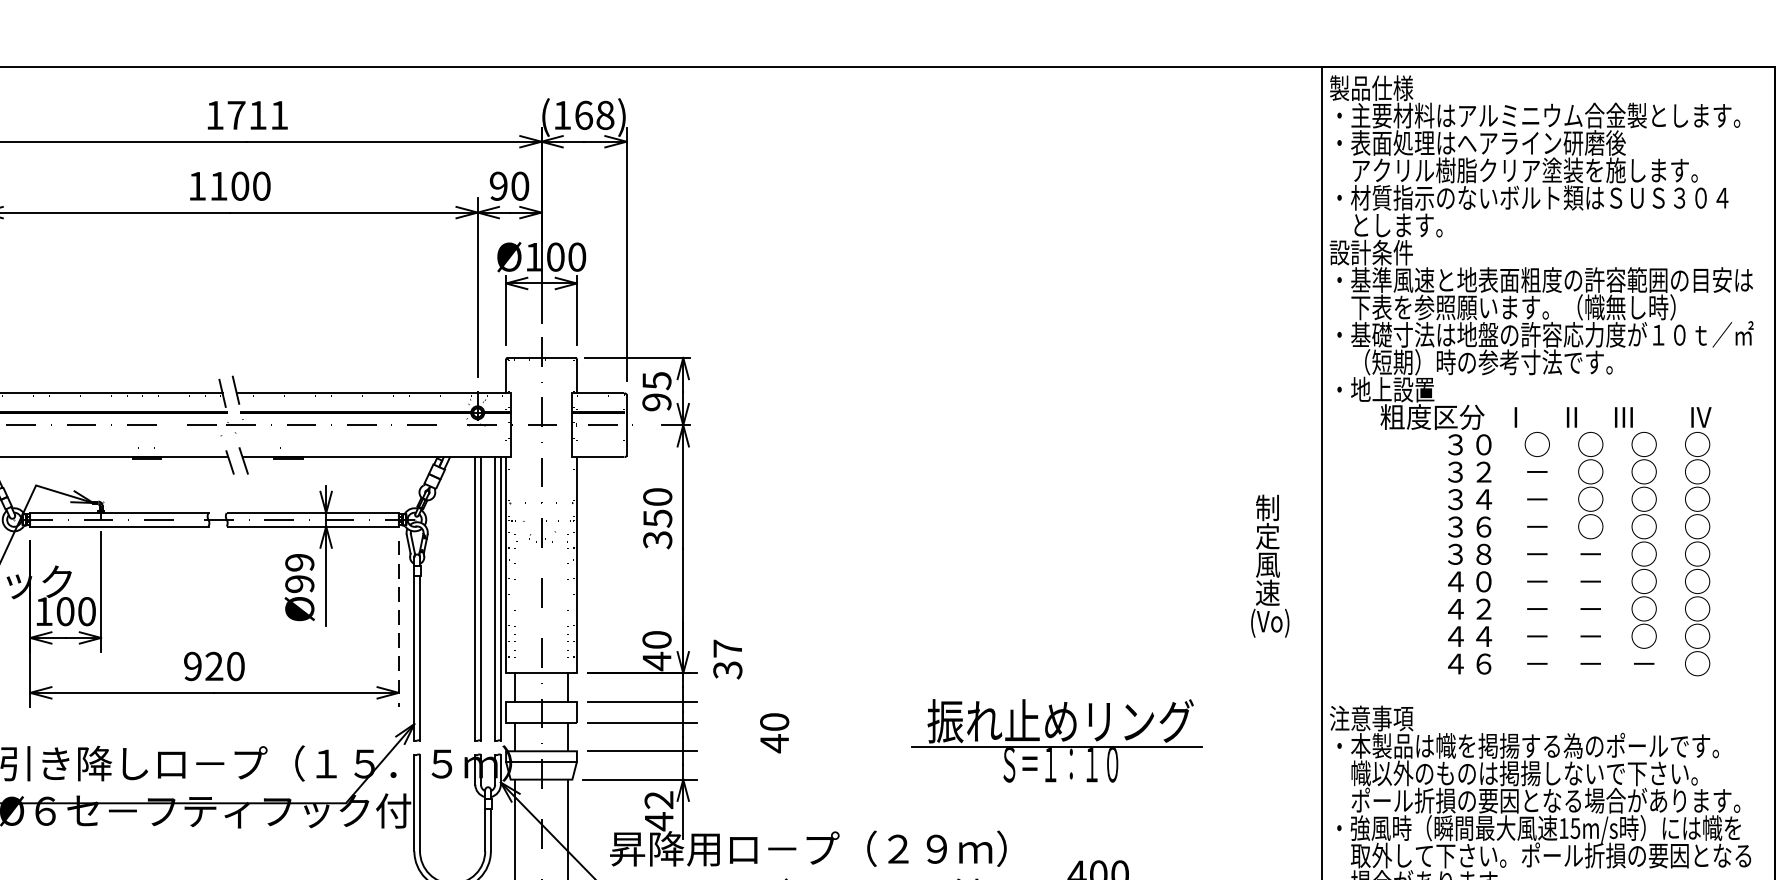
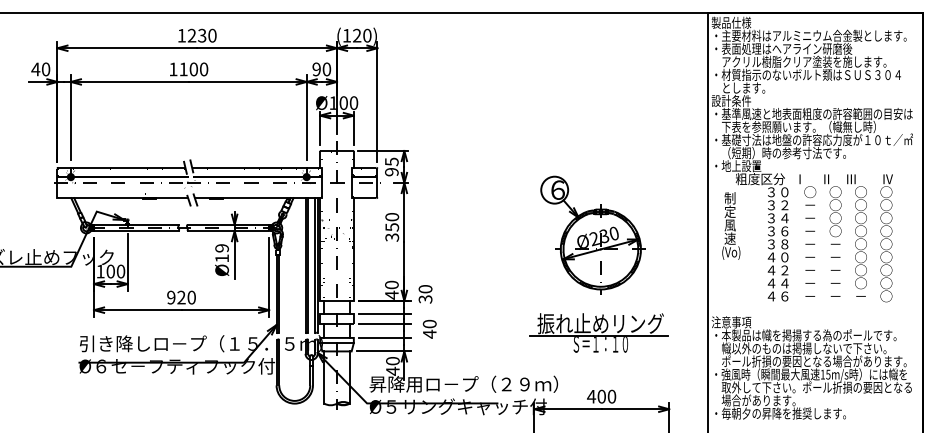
text: (258, 114) -> (202, 35), 1711 -> 1230
text: (595, 114) -> (362, 35), (168) -> (120)
part: (1079, 533) -> (592, 234), added
text: (1270, 565) -> (731, 225), moved
text: (300, 584) -> (222, 258), Ø99 -> Ø19
line: (399, 624) -> (269, 277), dashed -> solid
text: (727, 649) -> (425, 289), 37 -> 30
text: (774, 731) -> (429, 328), moved
part: (1055, 739) -> (598, 332), moved
text: (658, 800) -> (392, 361), 42 -> 40

